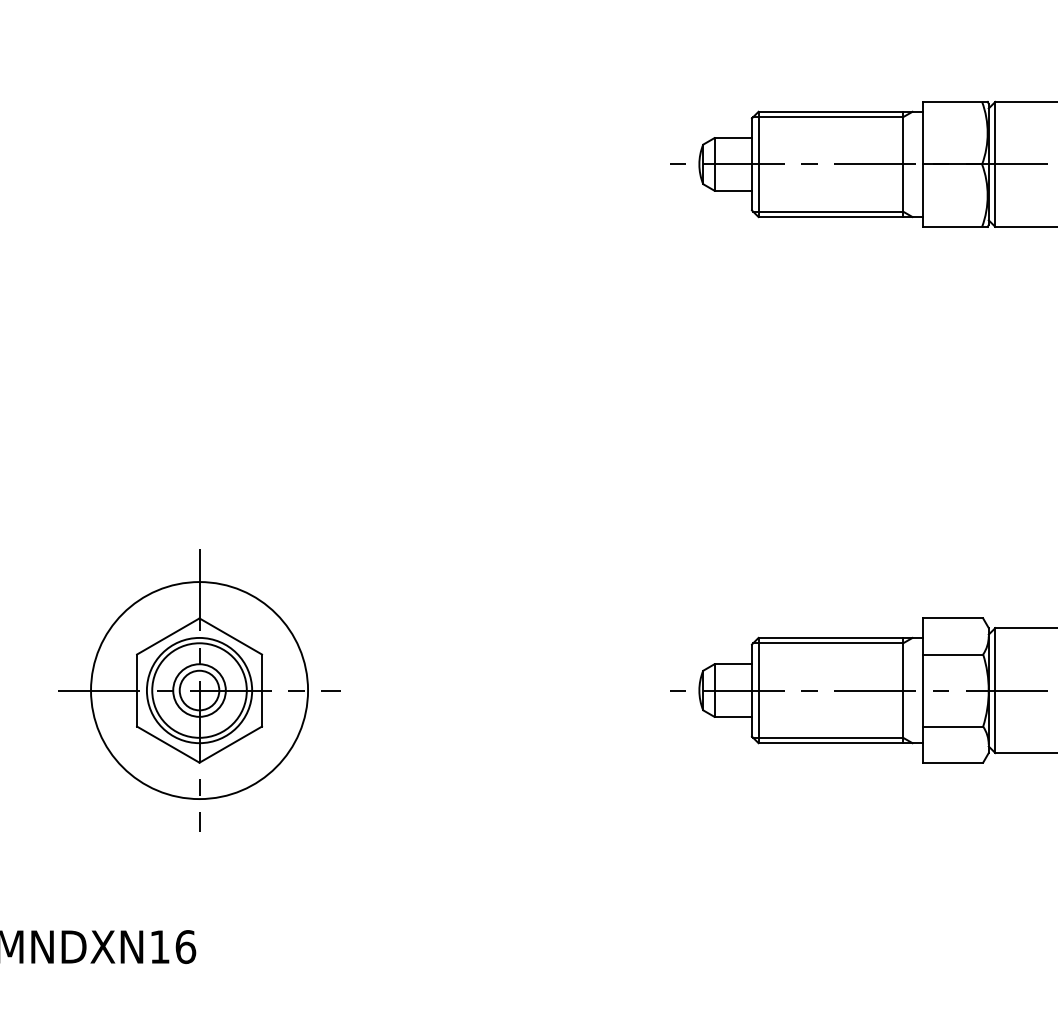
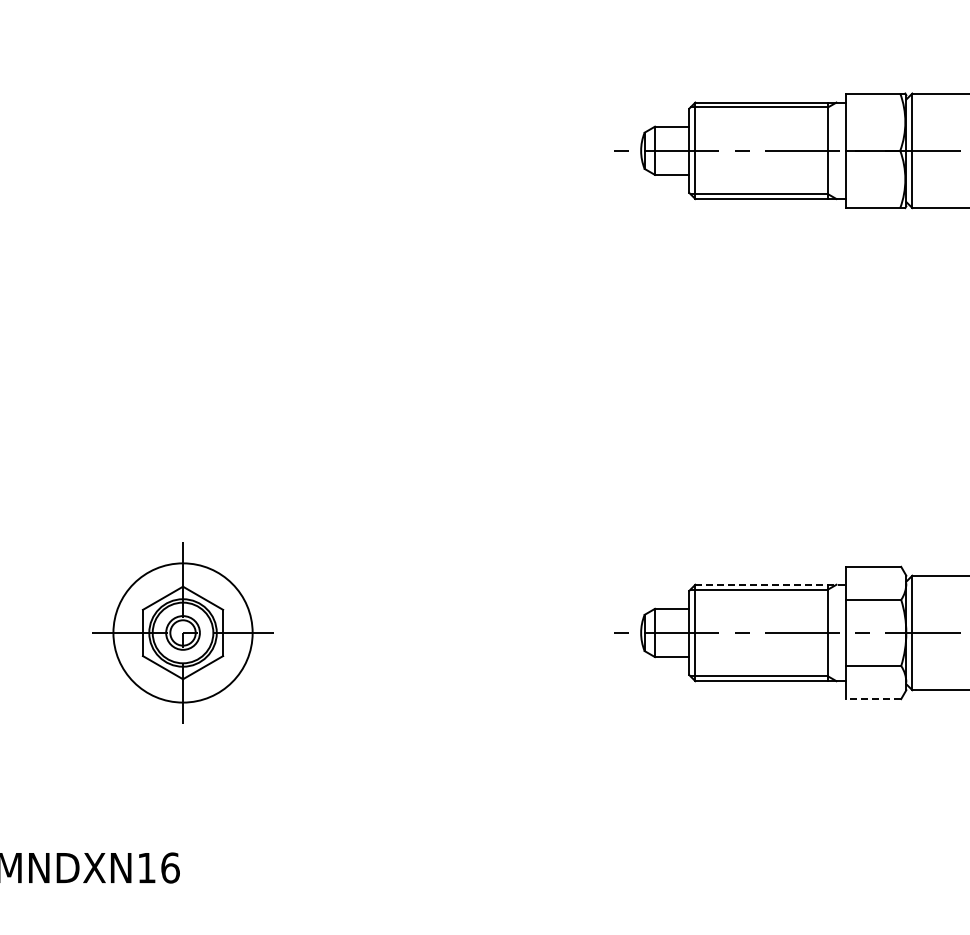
line: (841, 637) -> (771, 584), solid -> dashed
part: (198, 690) -> (182, 632), size x0.7
line: (952, 763) -> (873, 699), solid -> dashed

